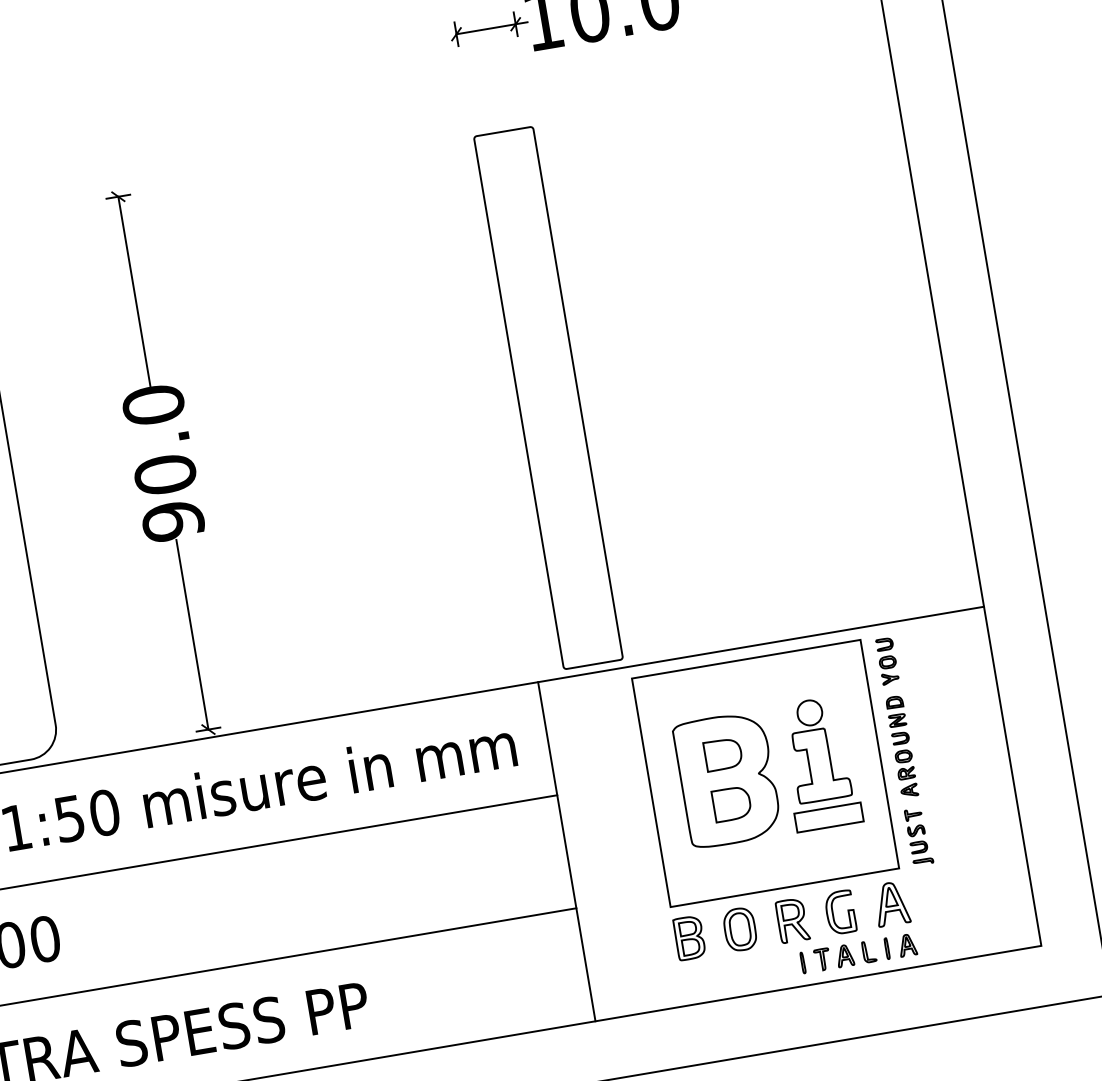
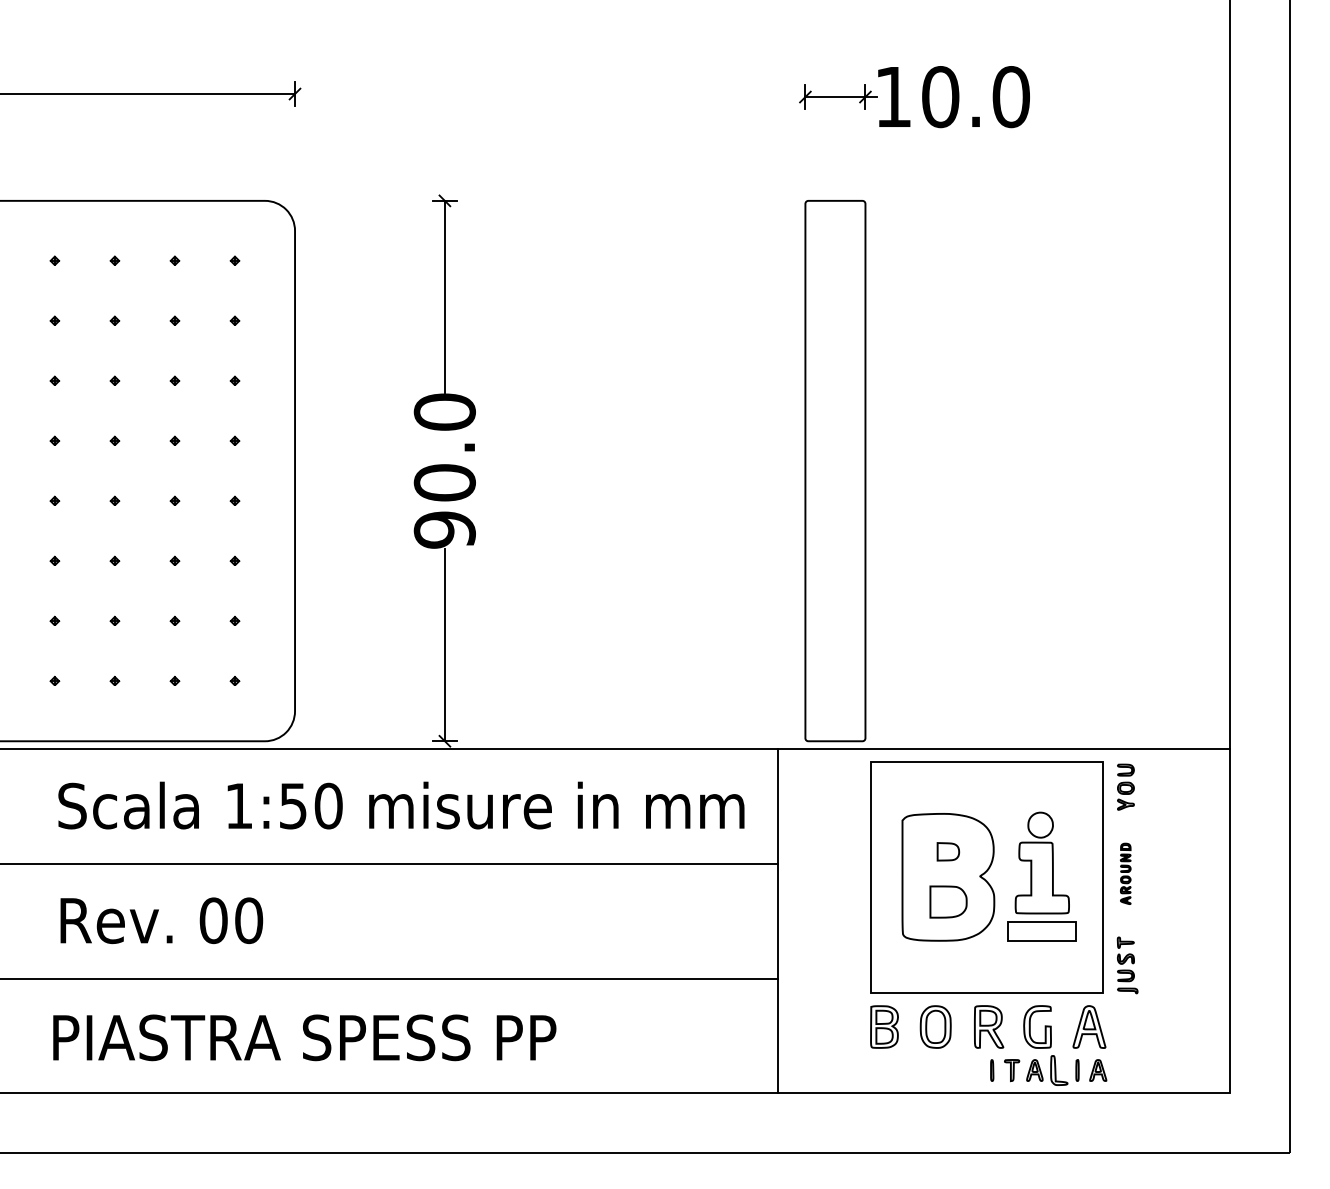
part: (901, 746) -> (1125, 873), size x0.6
part: (723, 754) -> (948, 851), size x0.6
part: (869, 951) -> (1059, 1070), size x1.4

